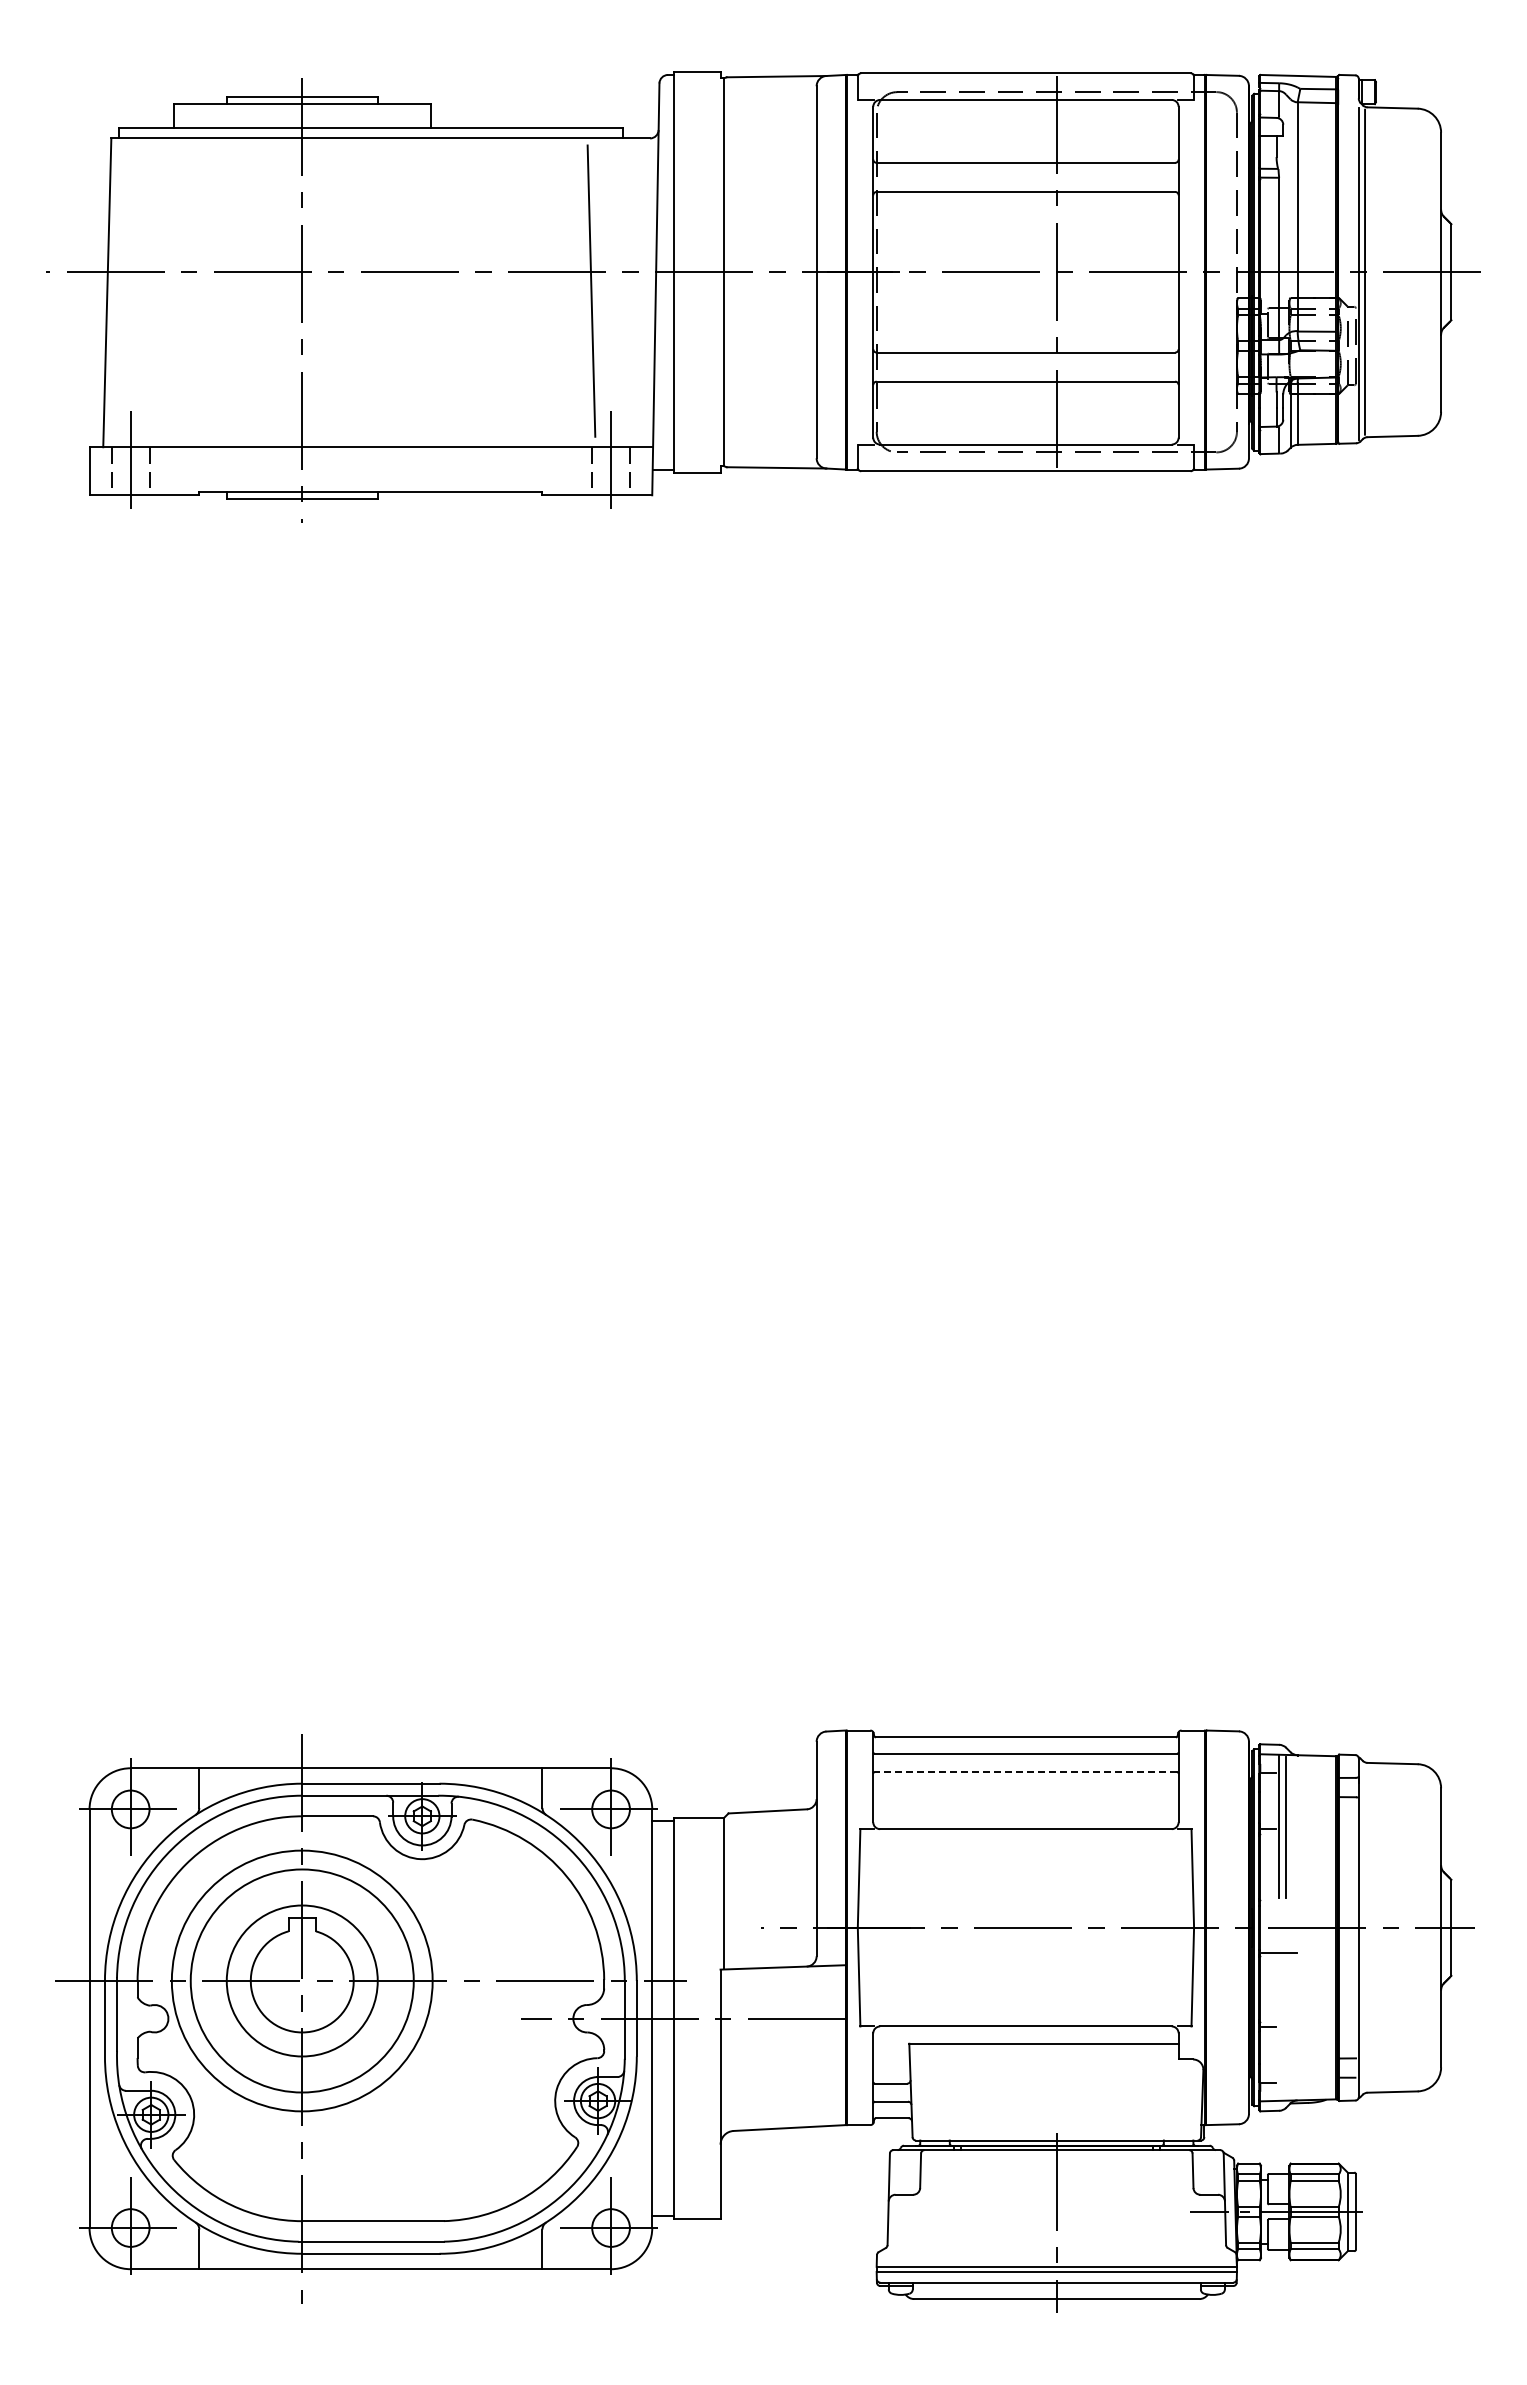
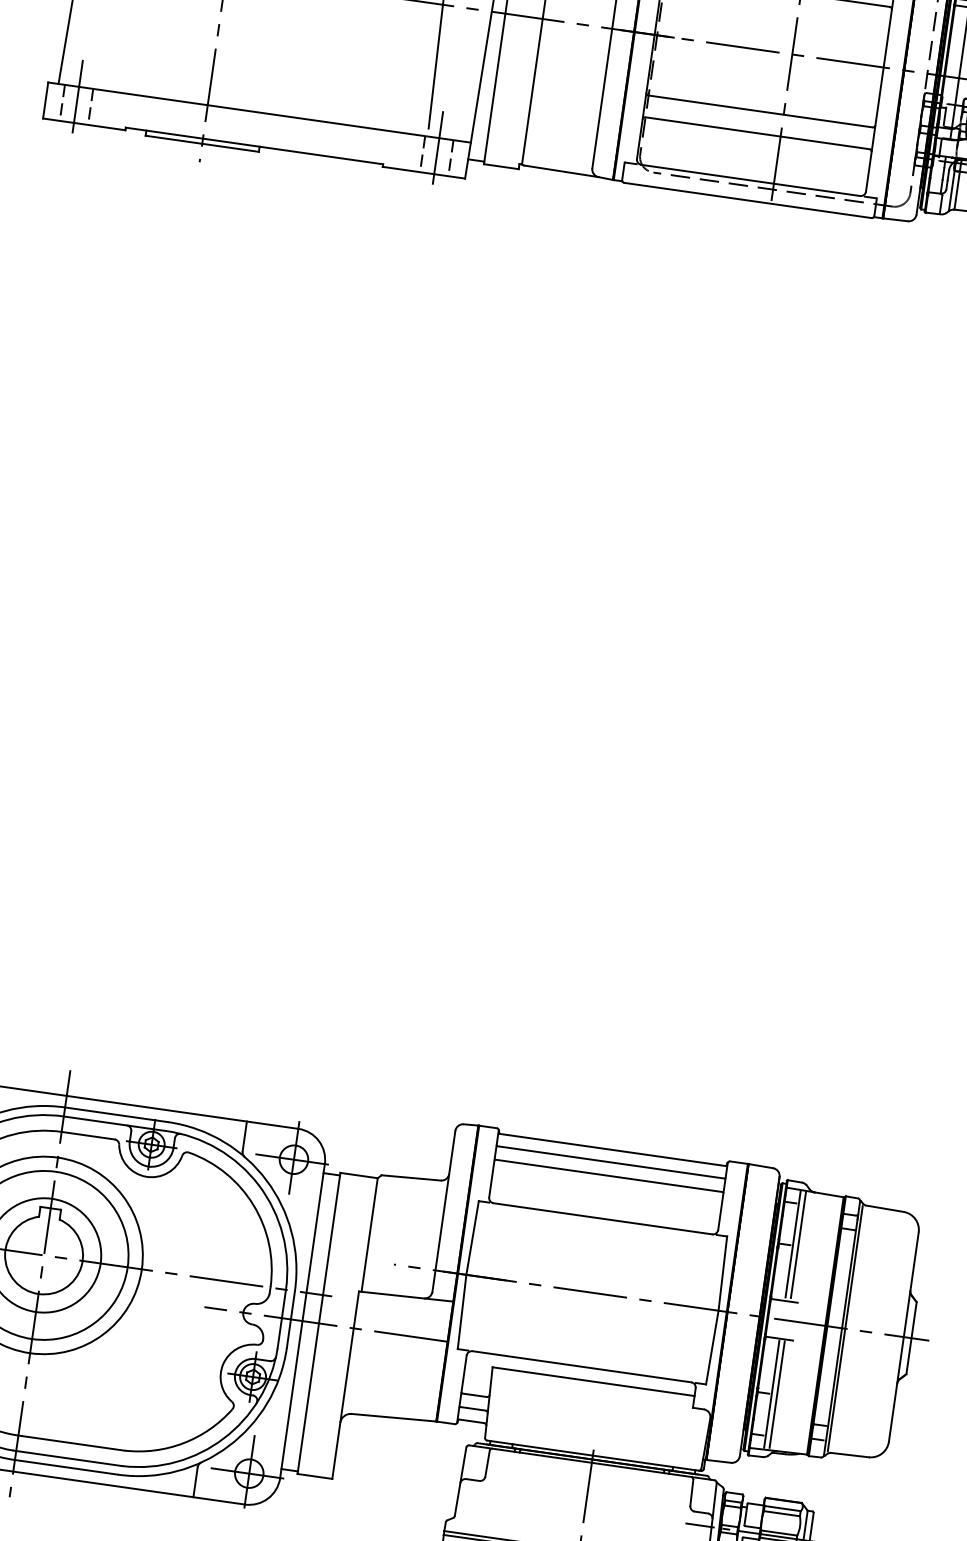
line: (1025, 1771) -> (608, 1175), dashed -> solid
line: (1278, 1902) -> (784, 1300), added
line: (1363, 1927) -> (845, 1328), added
line: (1279, 2026) -> (772, 1393), added
line: (1286, 2026) -> (777, 1394), added

